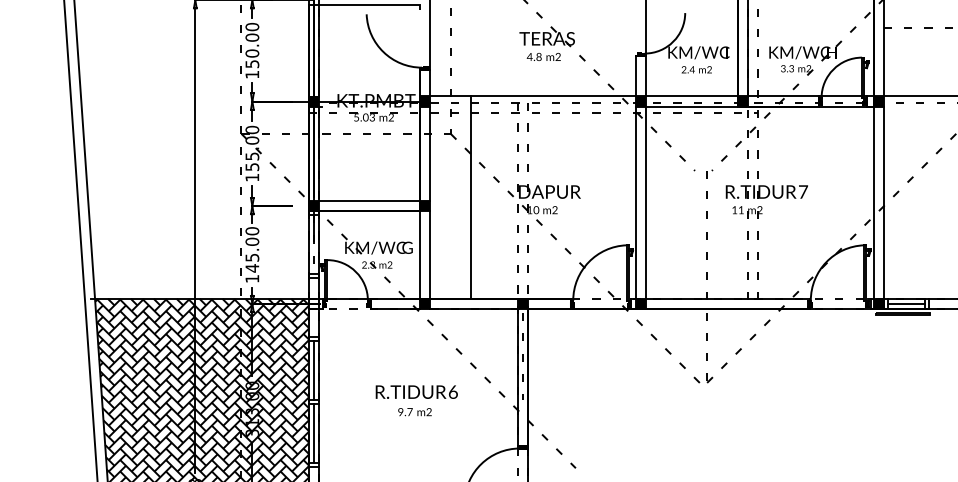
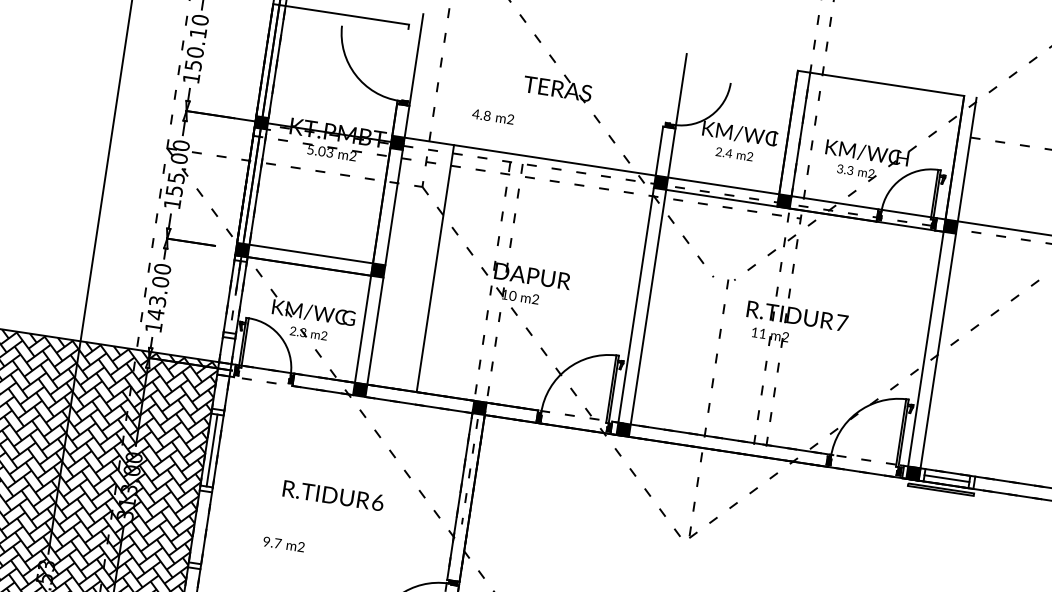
text: (252, 37) -> (198, 32), 150.00 -> 150.10
text: (543, 56) -> (492, 116), moved
text: (251, 257) -> (156, 301), 145.00 -> 143.00
text: (414, 412) -> (283, 544), moved
line: (313, 433) -> (199, 527), removed

